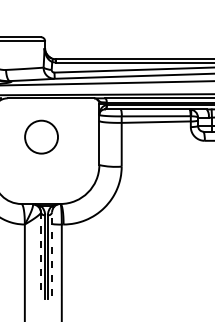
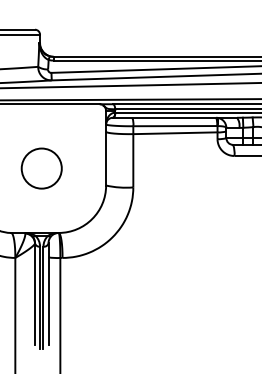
circle: (41, 136) -> (41, 167), moved
line: (40, 254) -> (34, 294), dashed -> solid
line: (52, 254) -> (49, 294), dashed -> solid

